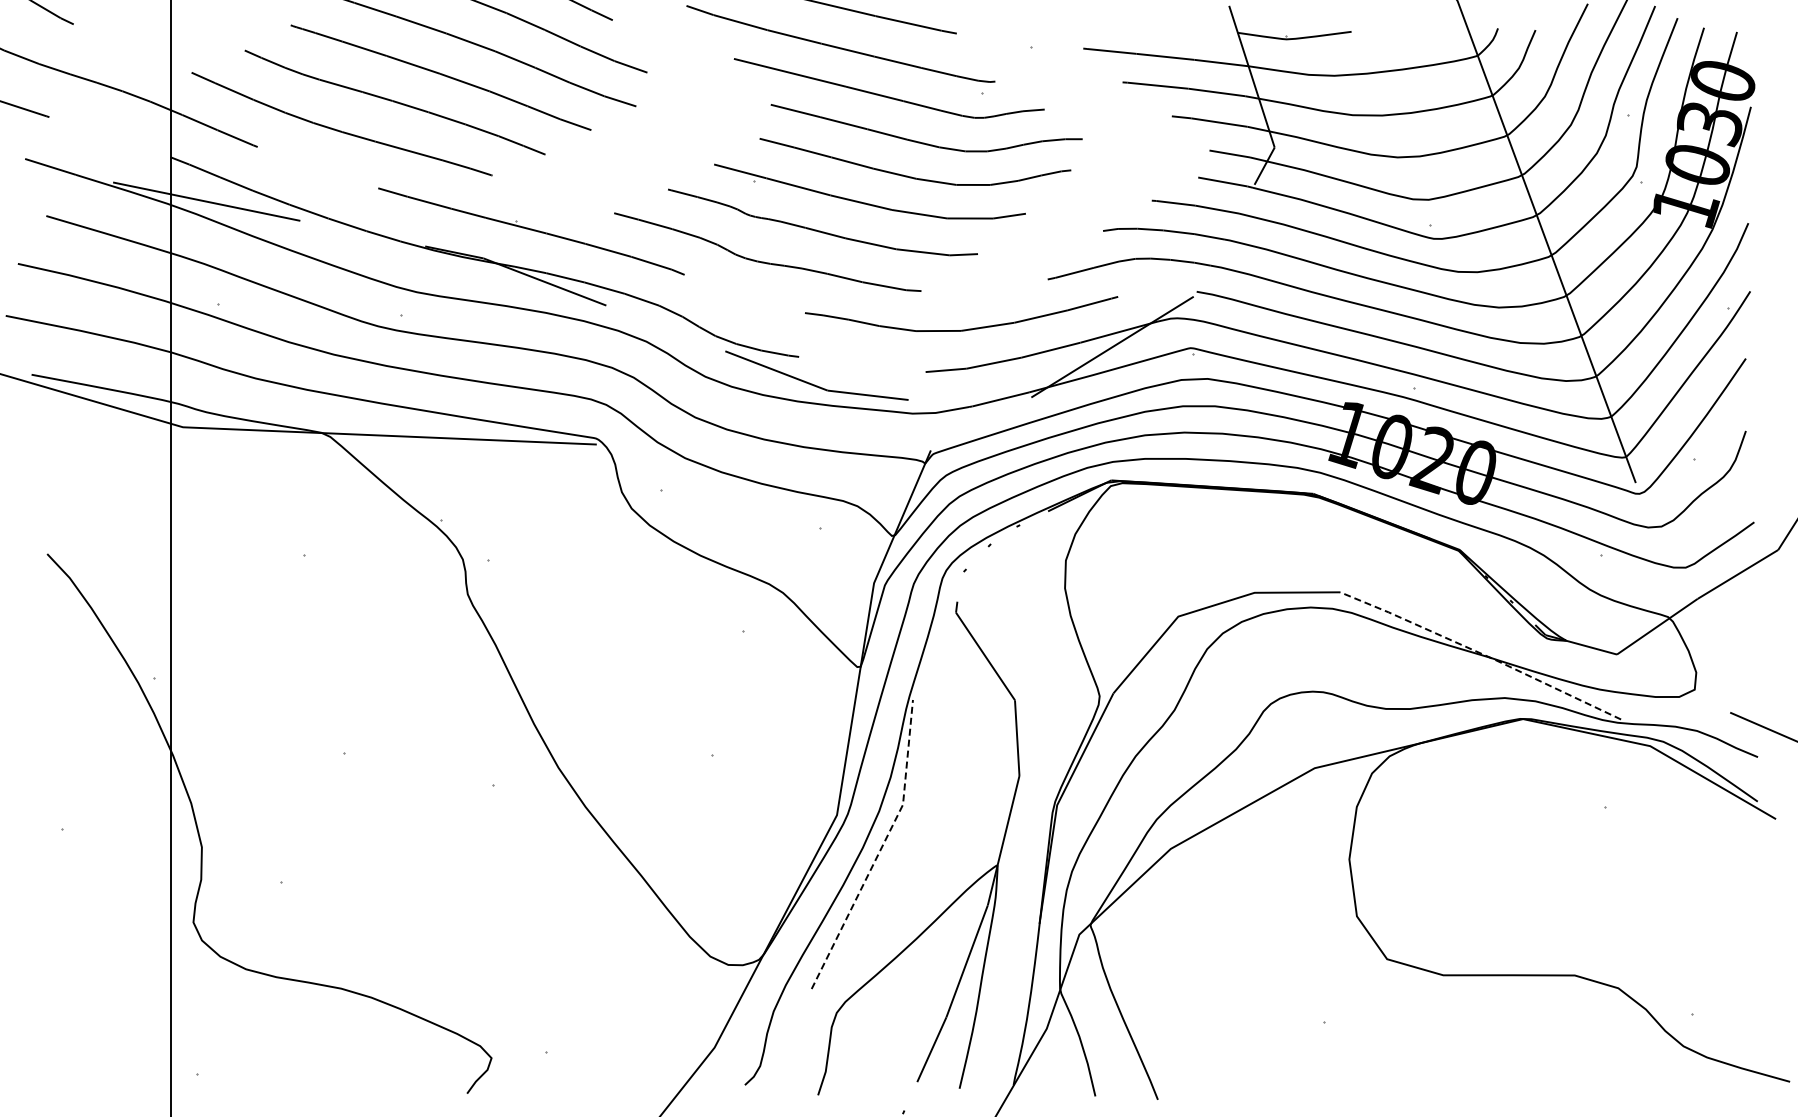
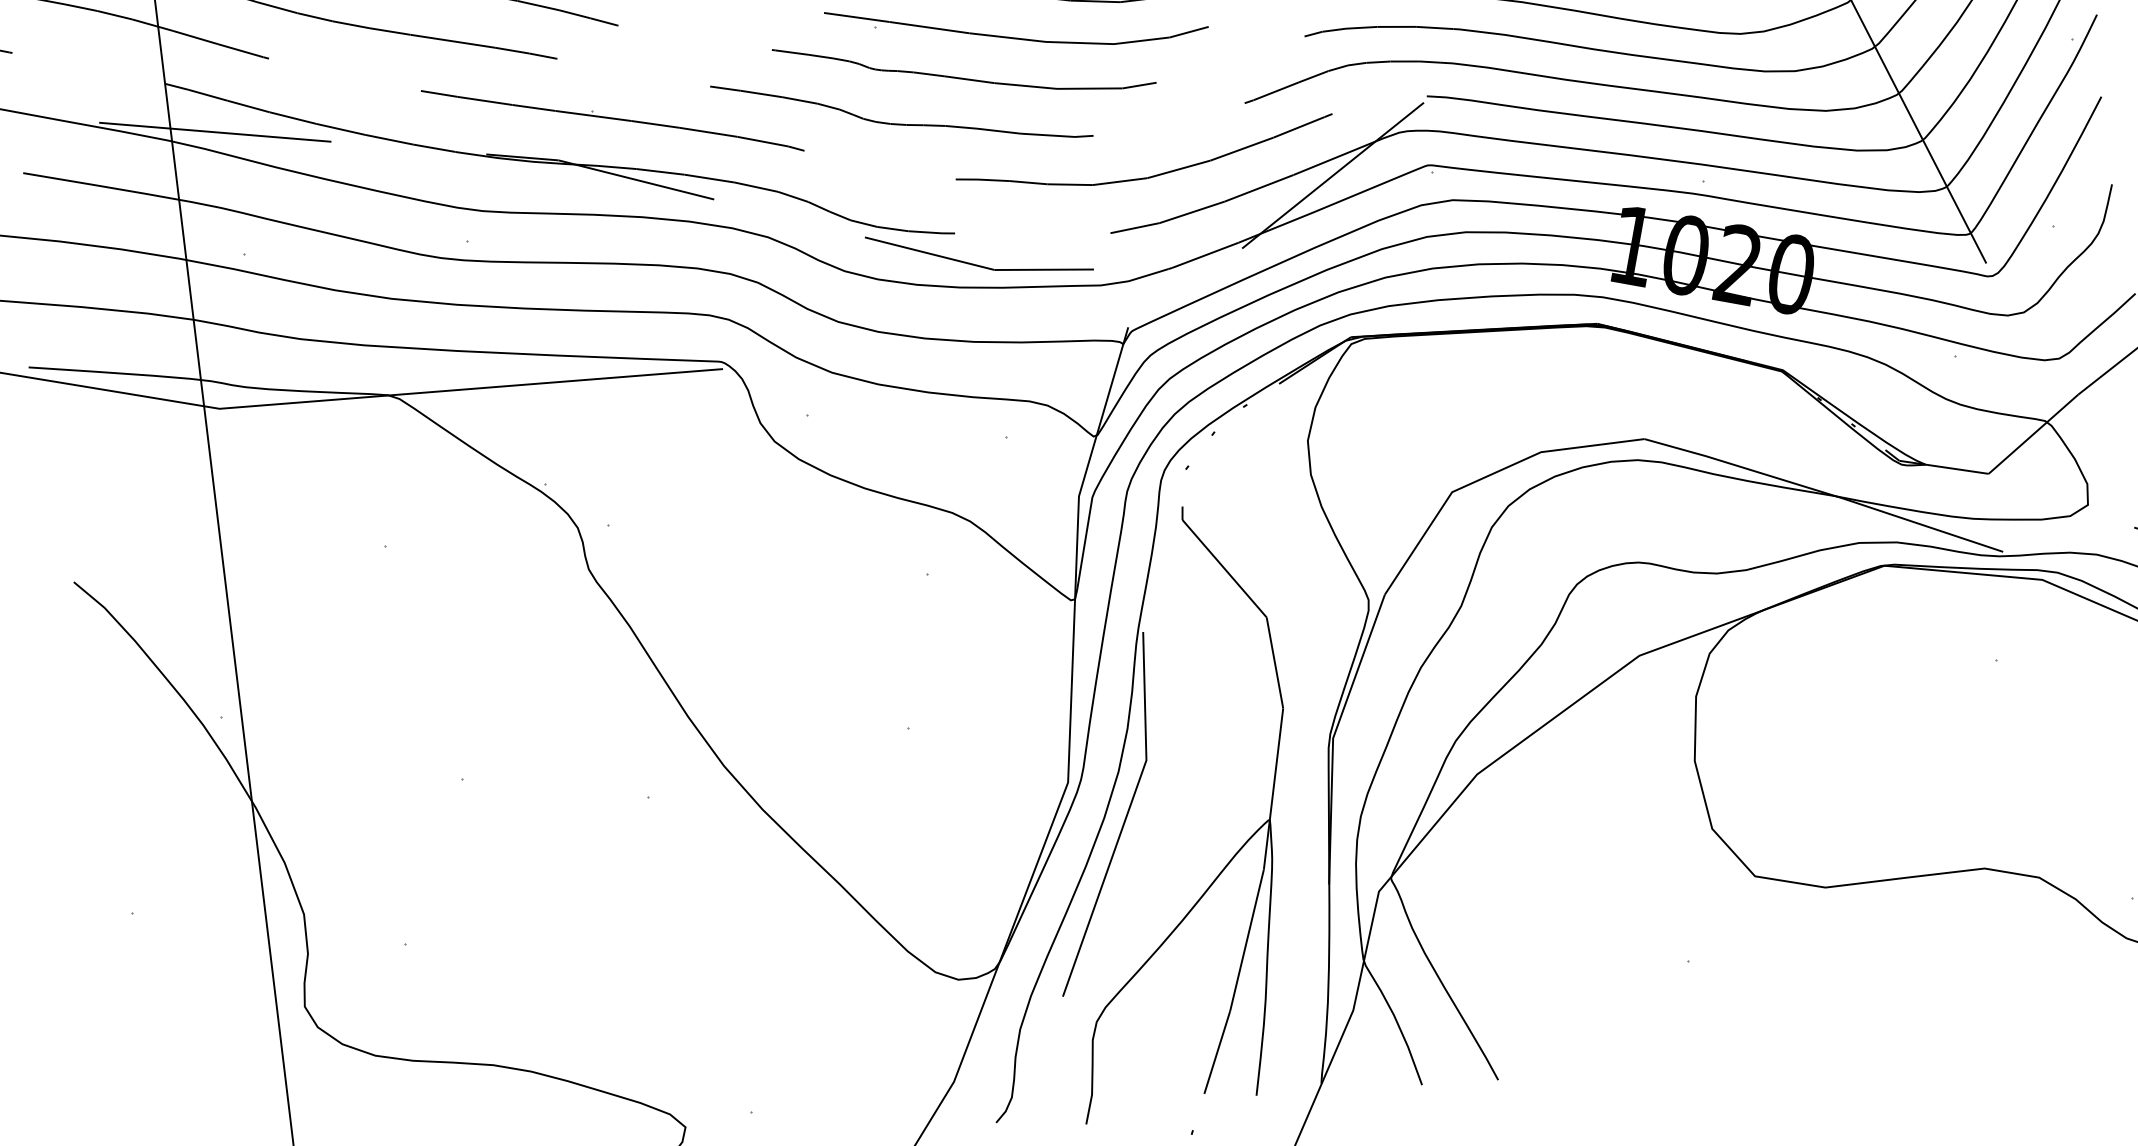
line: (1481, 653) -> (1824, 492), dashed -> solid
line: (881, 848) -> (1126, 816), dashed -> solid

